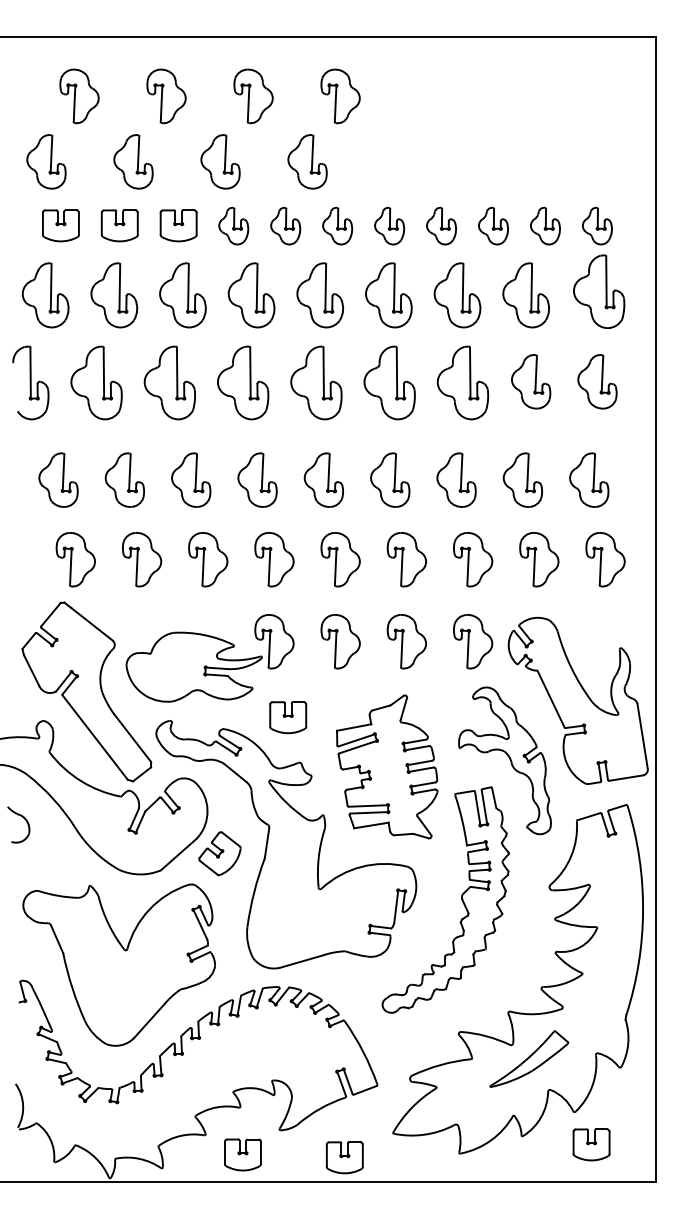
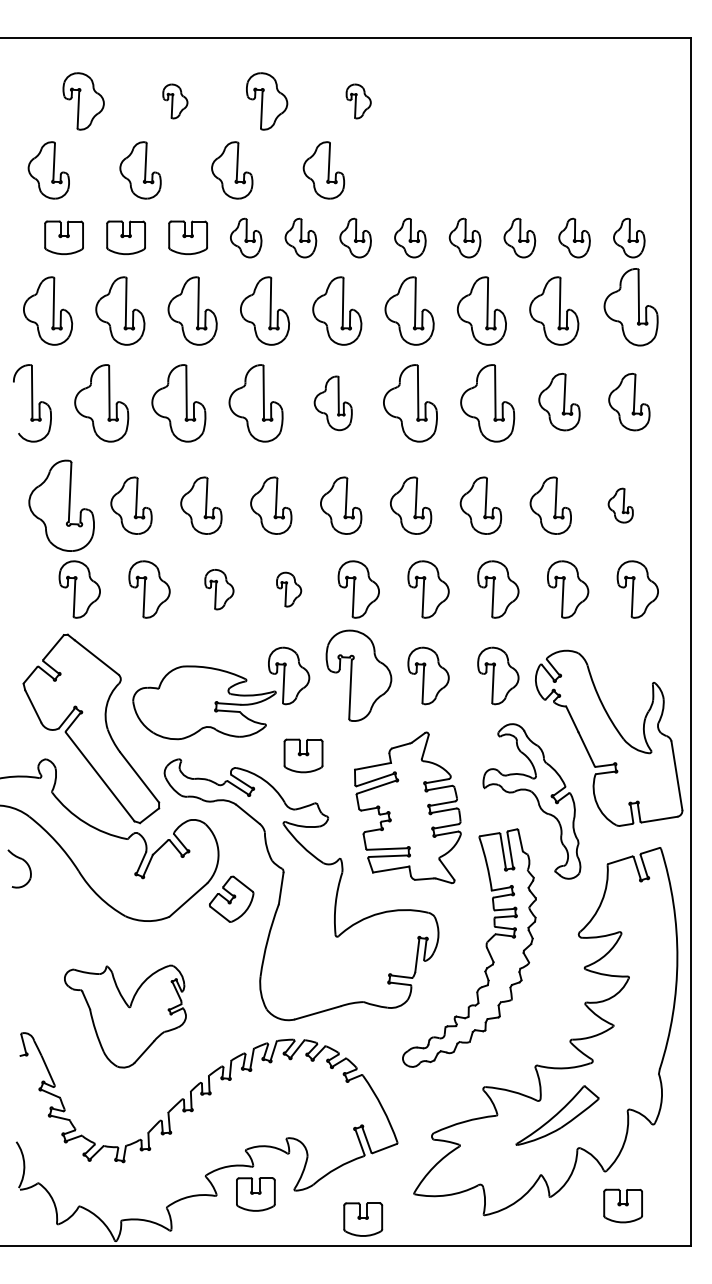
part: (166, 96) -> (175, 101), size x0.6
part: (340, 96) -> (358, 101), size x0.6
part: (316, 382) -> (333, 402), size x0.7
part: (58, 479) -> (61, 505), size x1.6
part: (589, 479) -> (620, 505), size x0.6
part: (208, 559) -> (219, 589), size x0.7
part: (274, 559) -> (289, 589), size x0.6
part: (340, 641) -> (358, 675), size x1.6
part: (118, 964) -> (124, 1015), size x0.6
part: (242, 1154) -> (255, 1194), moved

